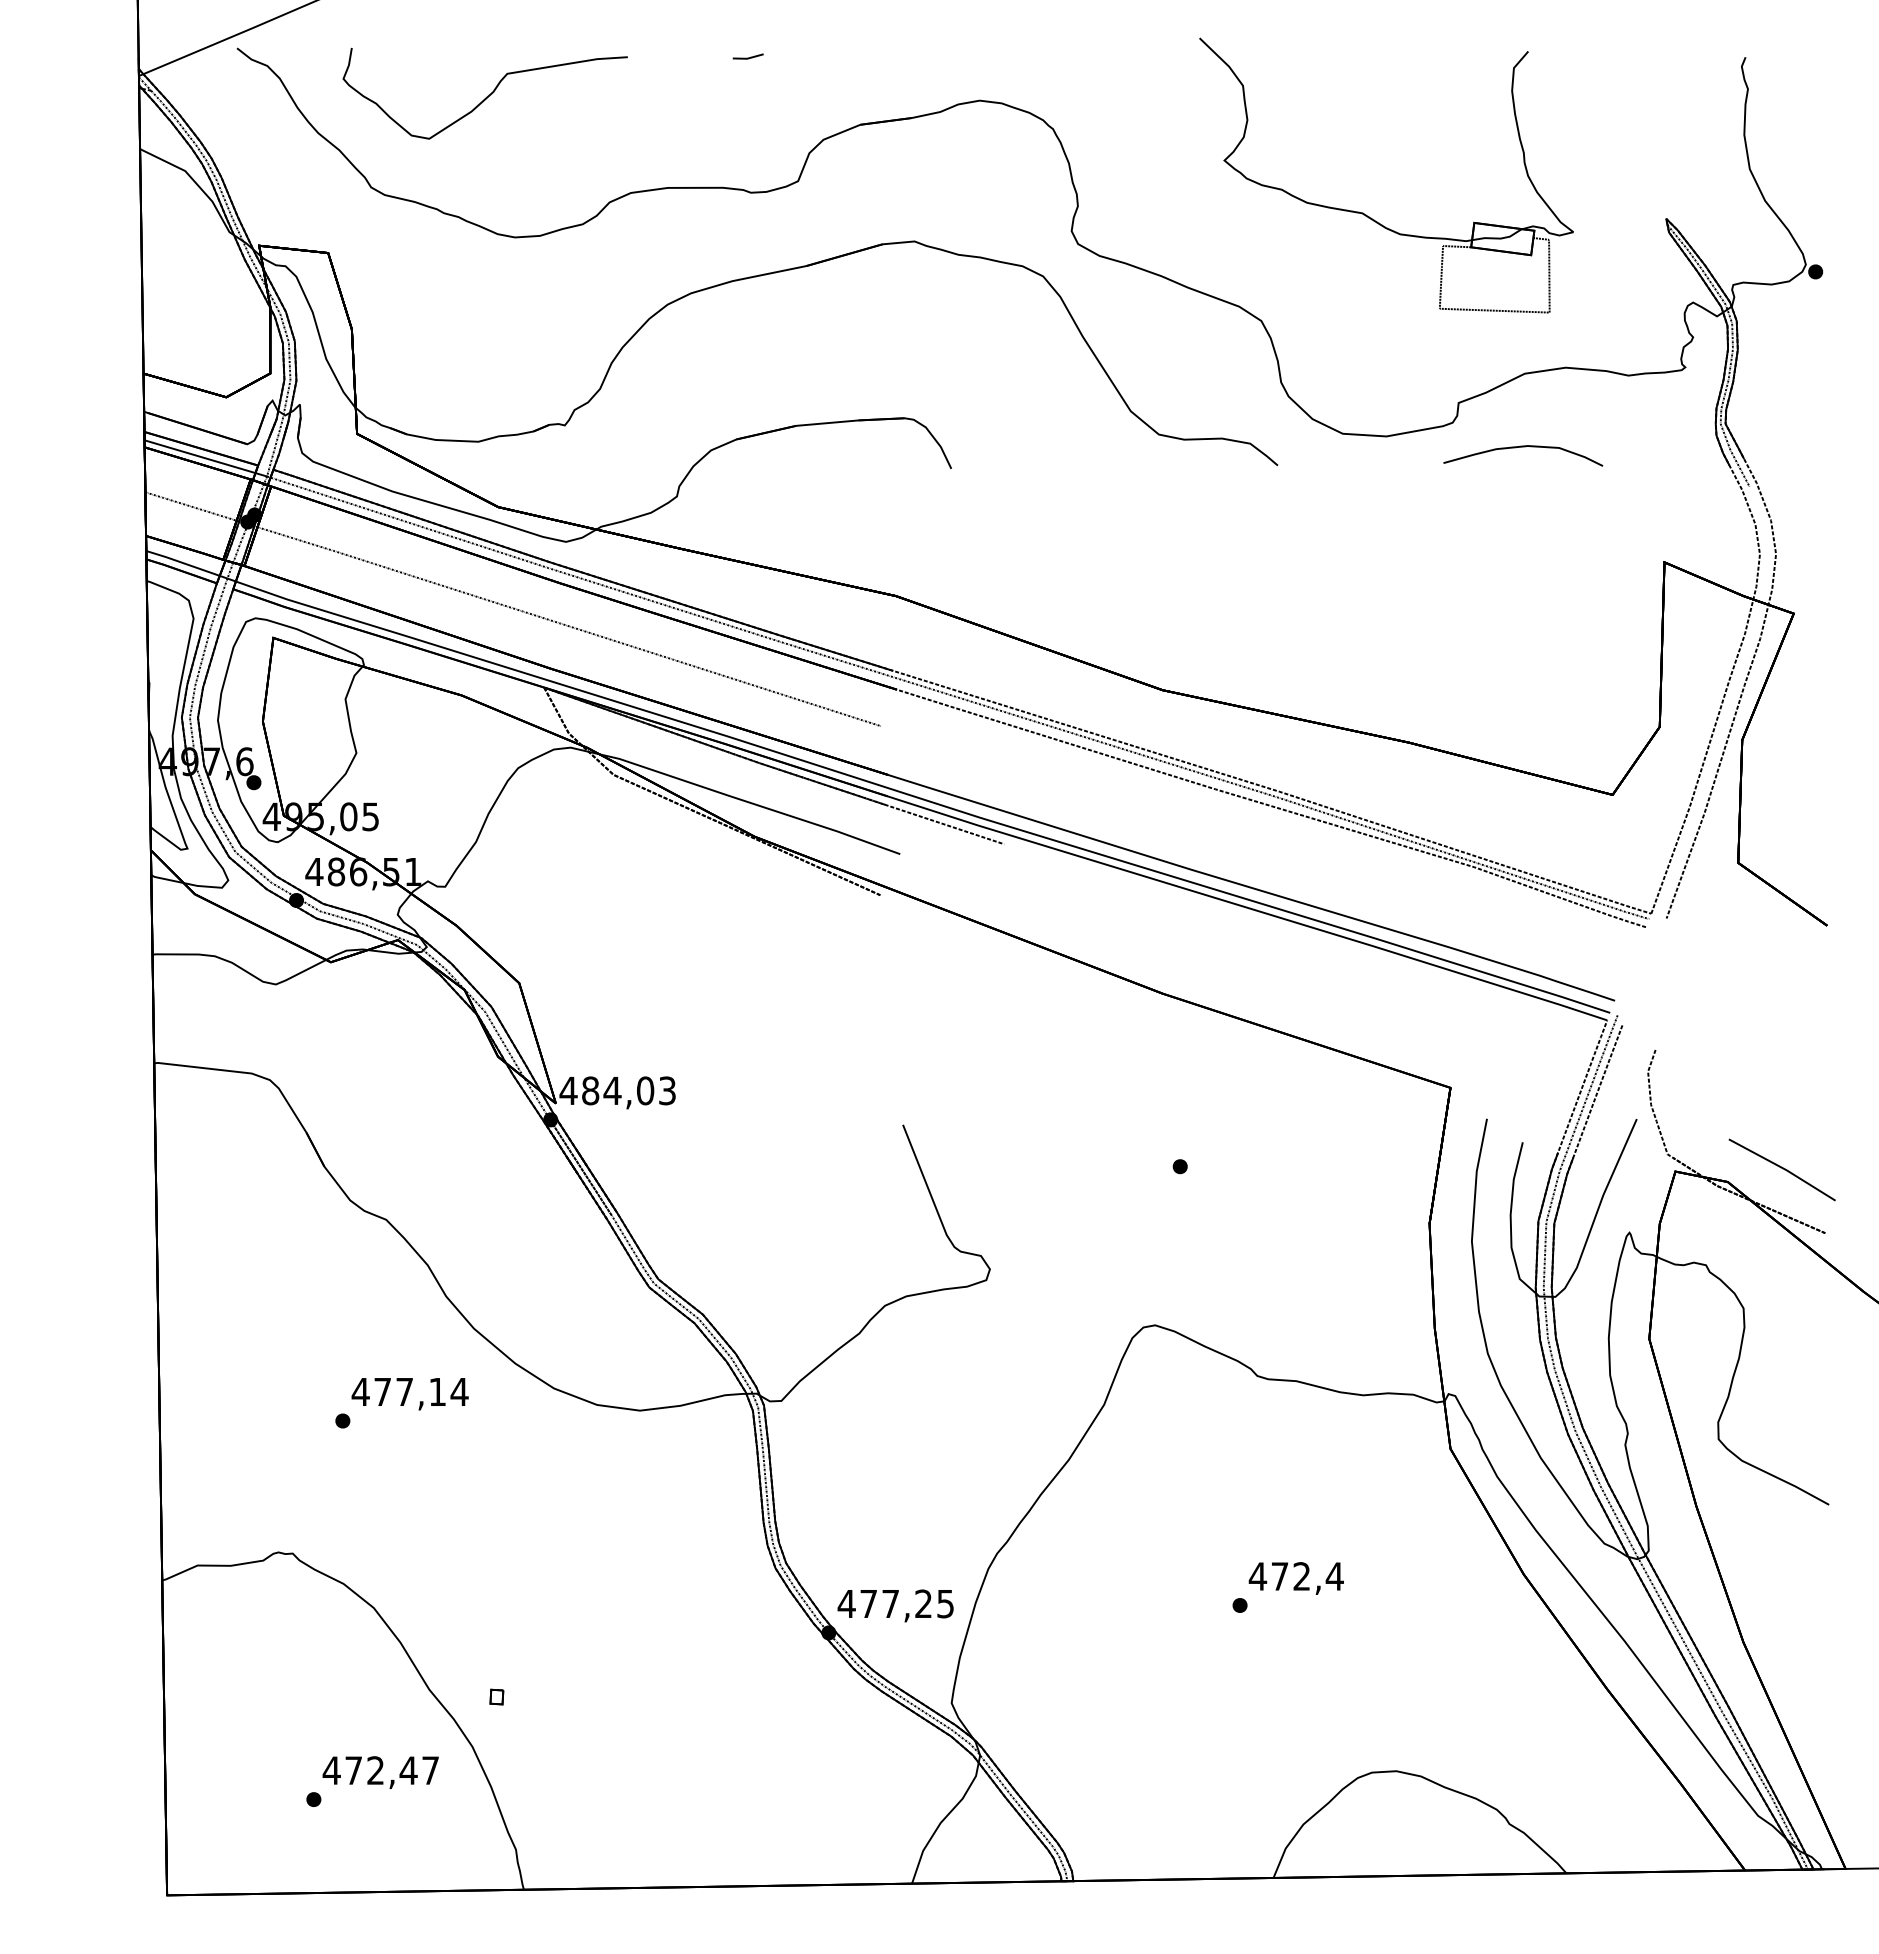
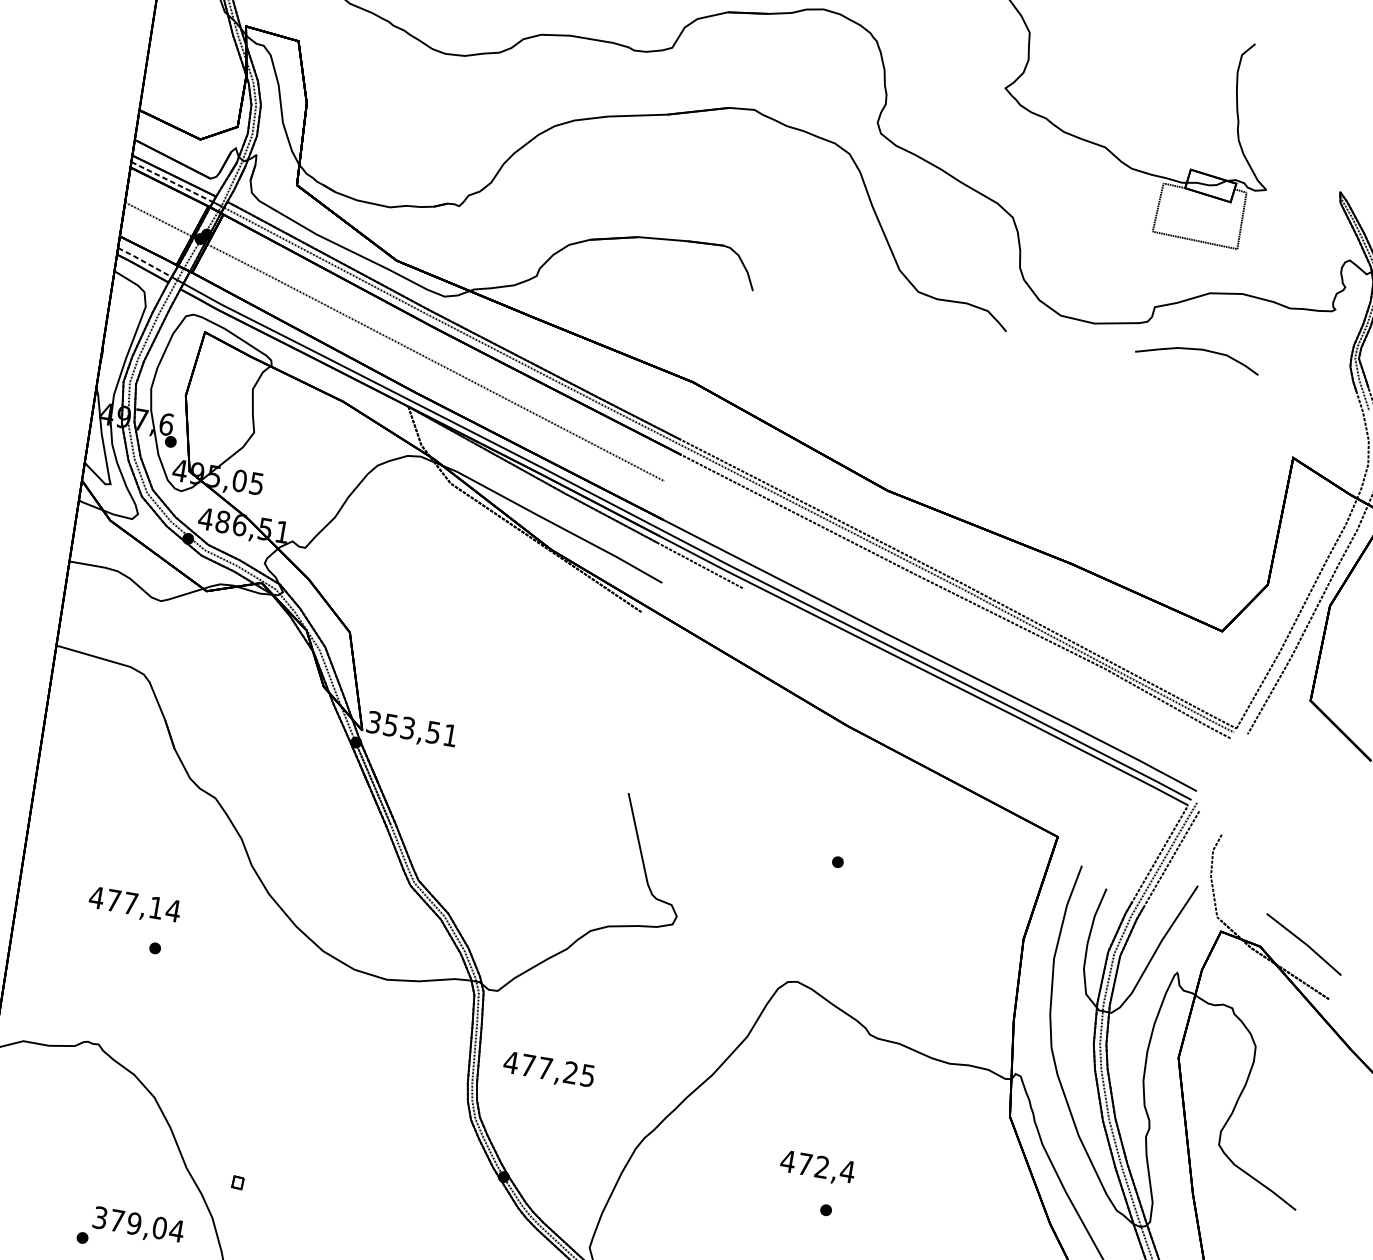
line: (200, 456) -> (172, 181), solid -> dashed
line: (183, 563) -> (145, 262), solid -> dashed
text: (617, 1090) -> (411, 728), 484,03 -> 353,51
text: (409, 1394) -> (134, 906), moved
text: (1295, 1578) -> (816, 1168), moved
text: (895, 1605) -> (548, 1070), moved
text: (380, 1770) -> (138, 1224), 472,47 -> 379,04

